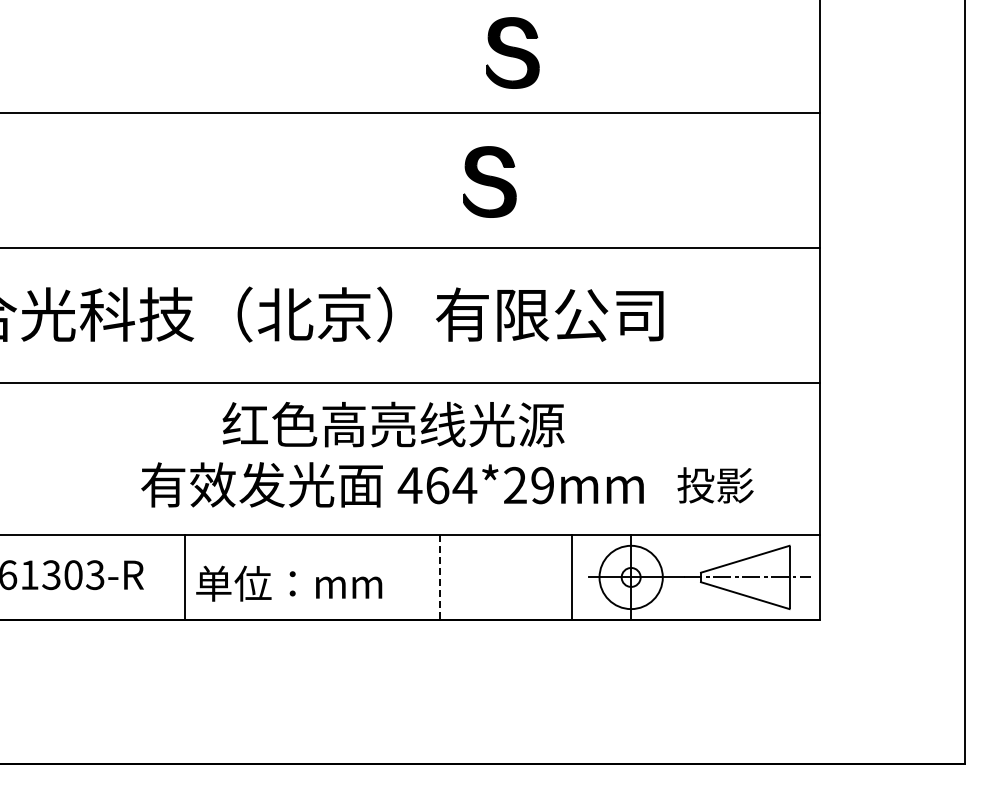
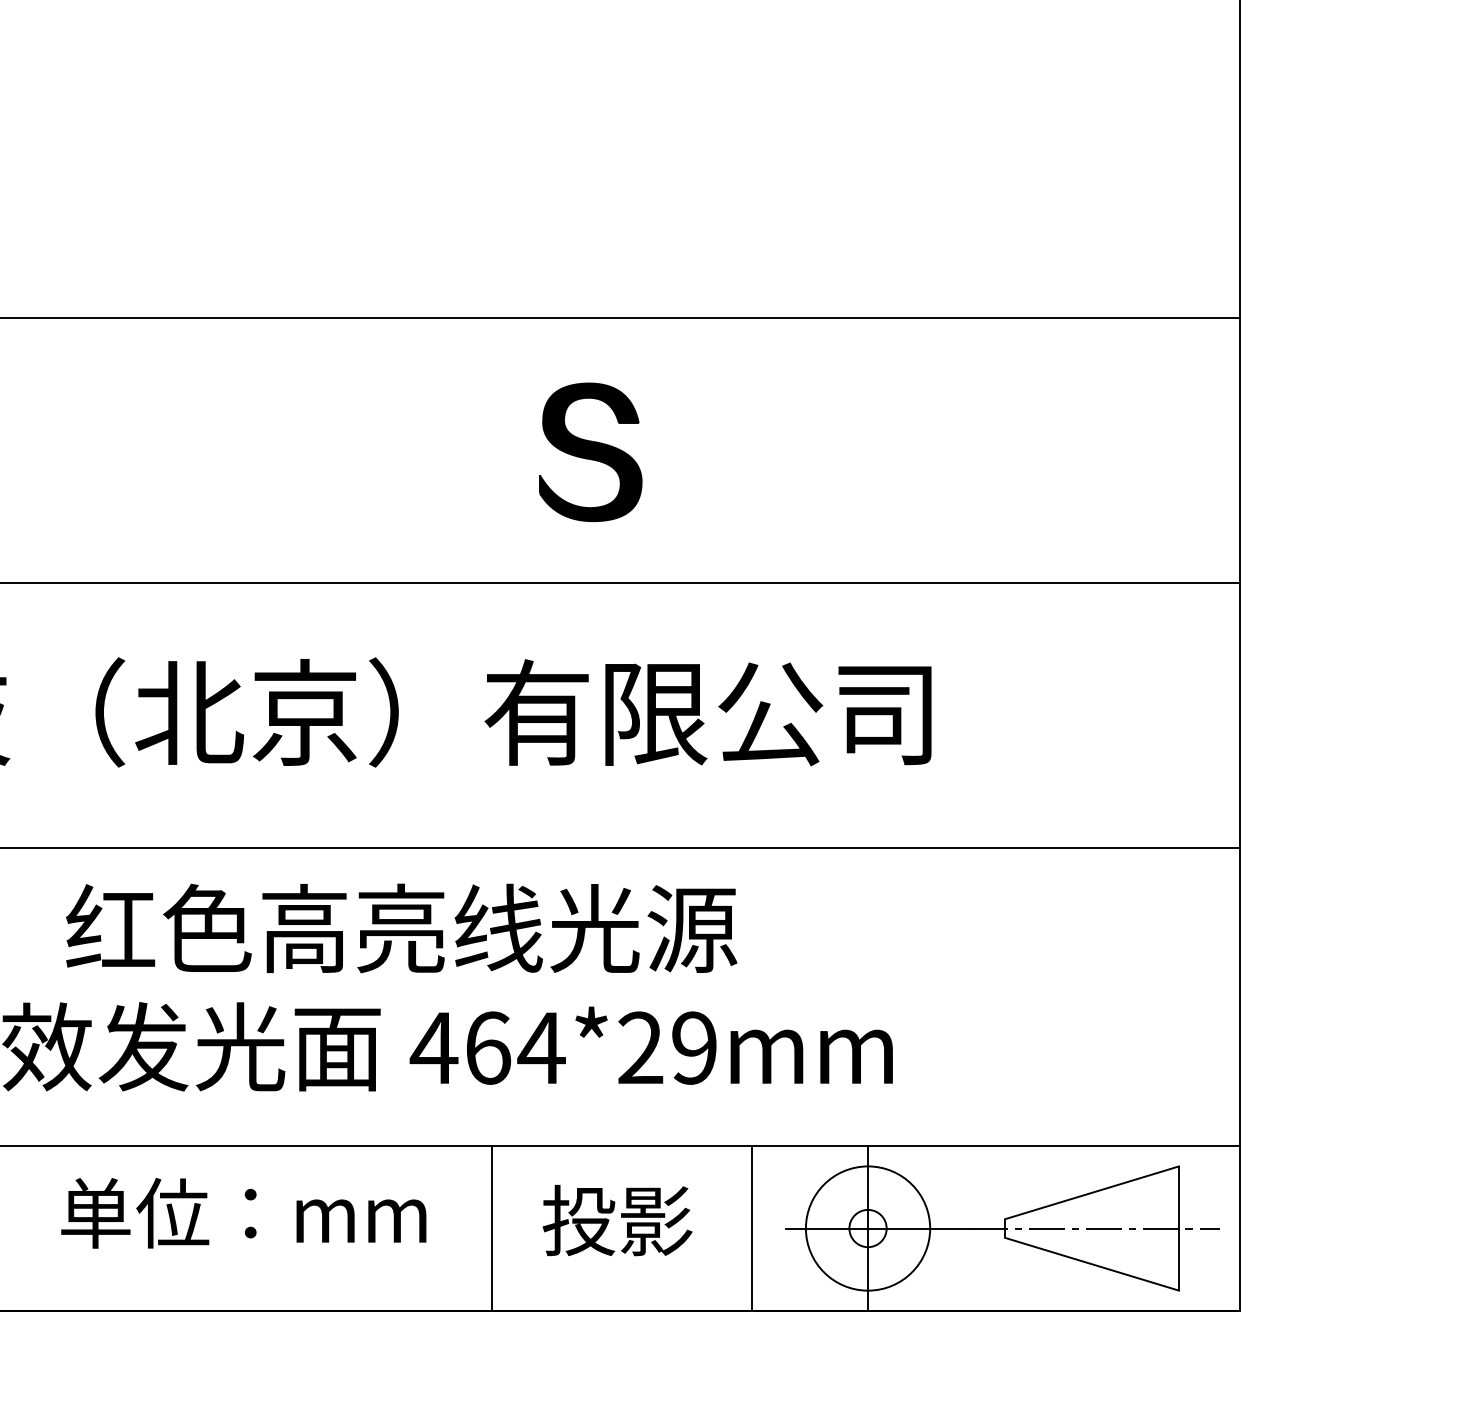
part: (512, 52) -> (635, 197), removed
text: (715, 485) -> (617, 1220), moved
line: (439, 577) -> (491, 1228), dashed -> solid
text: (289, 583) -> (244, 1212), moved

